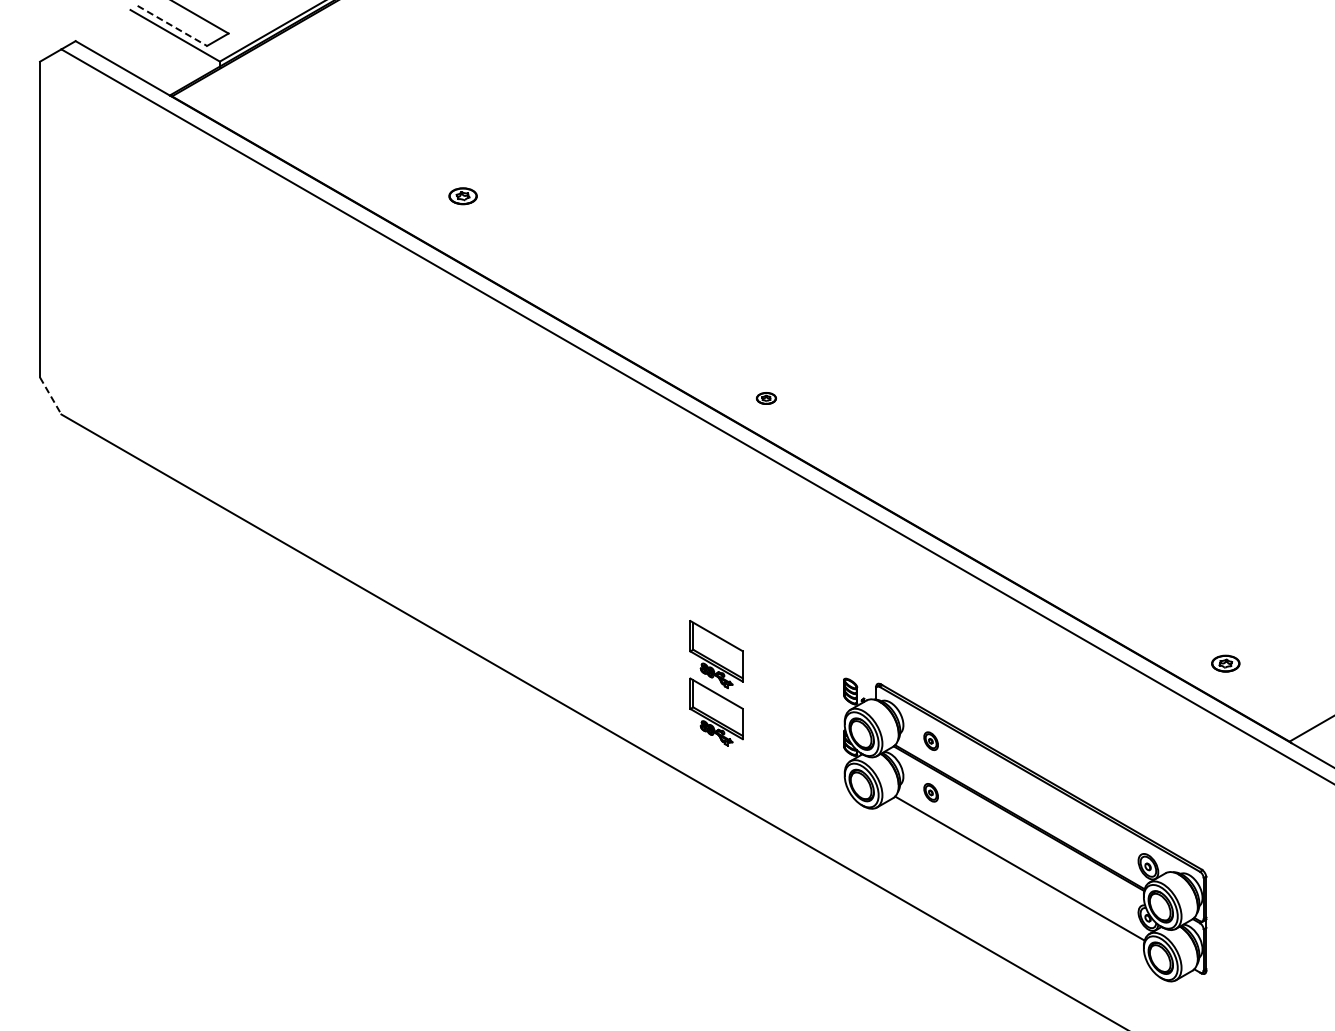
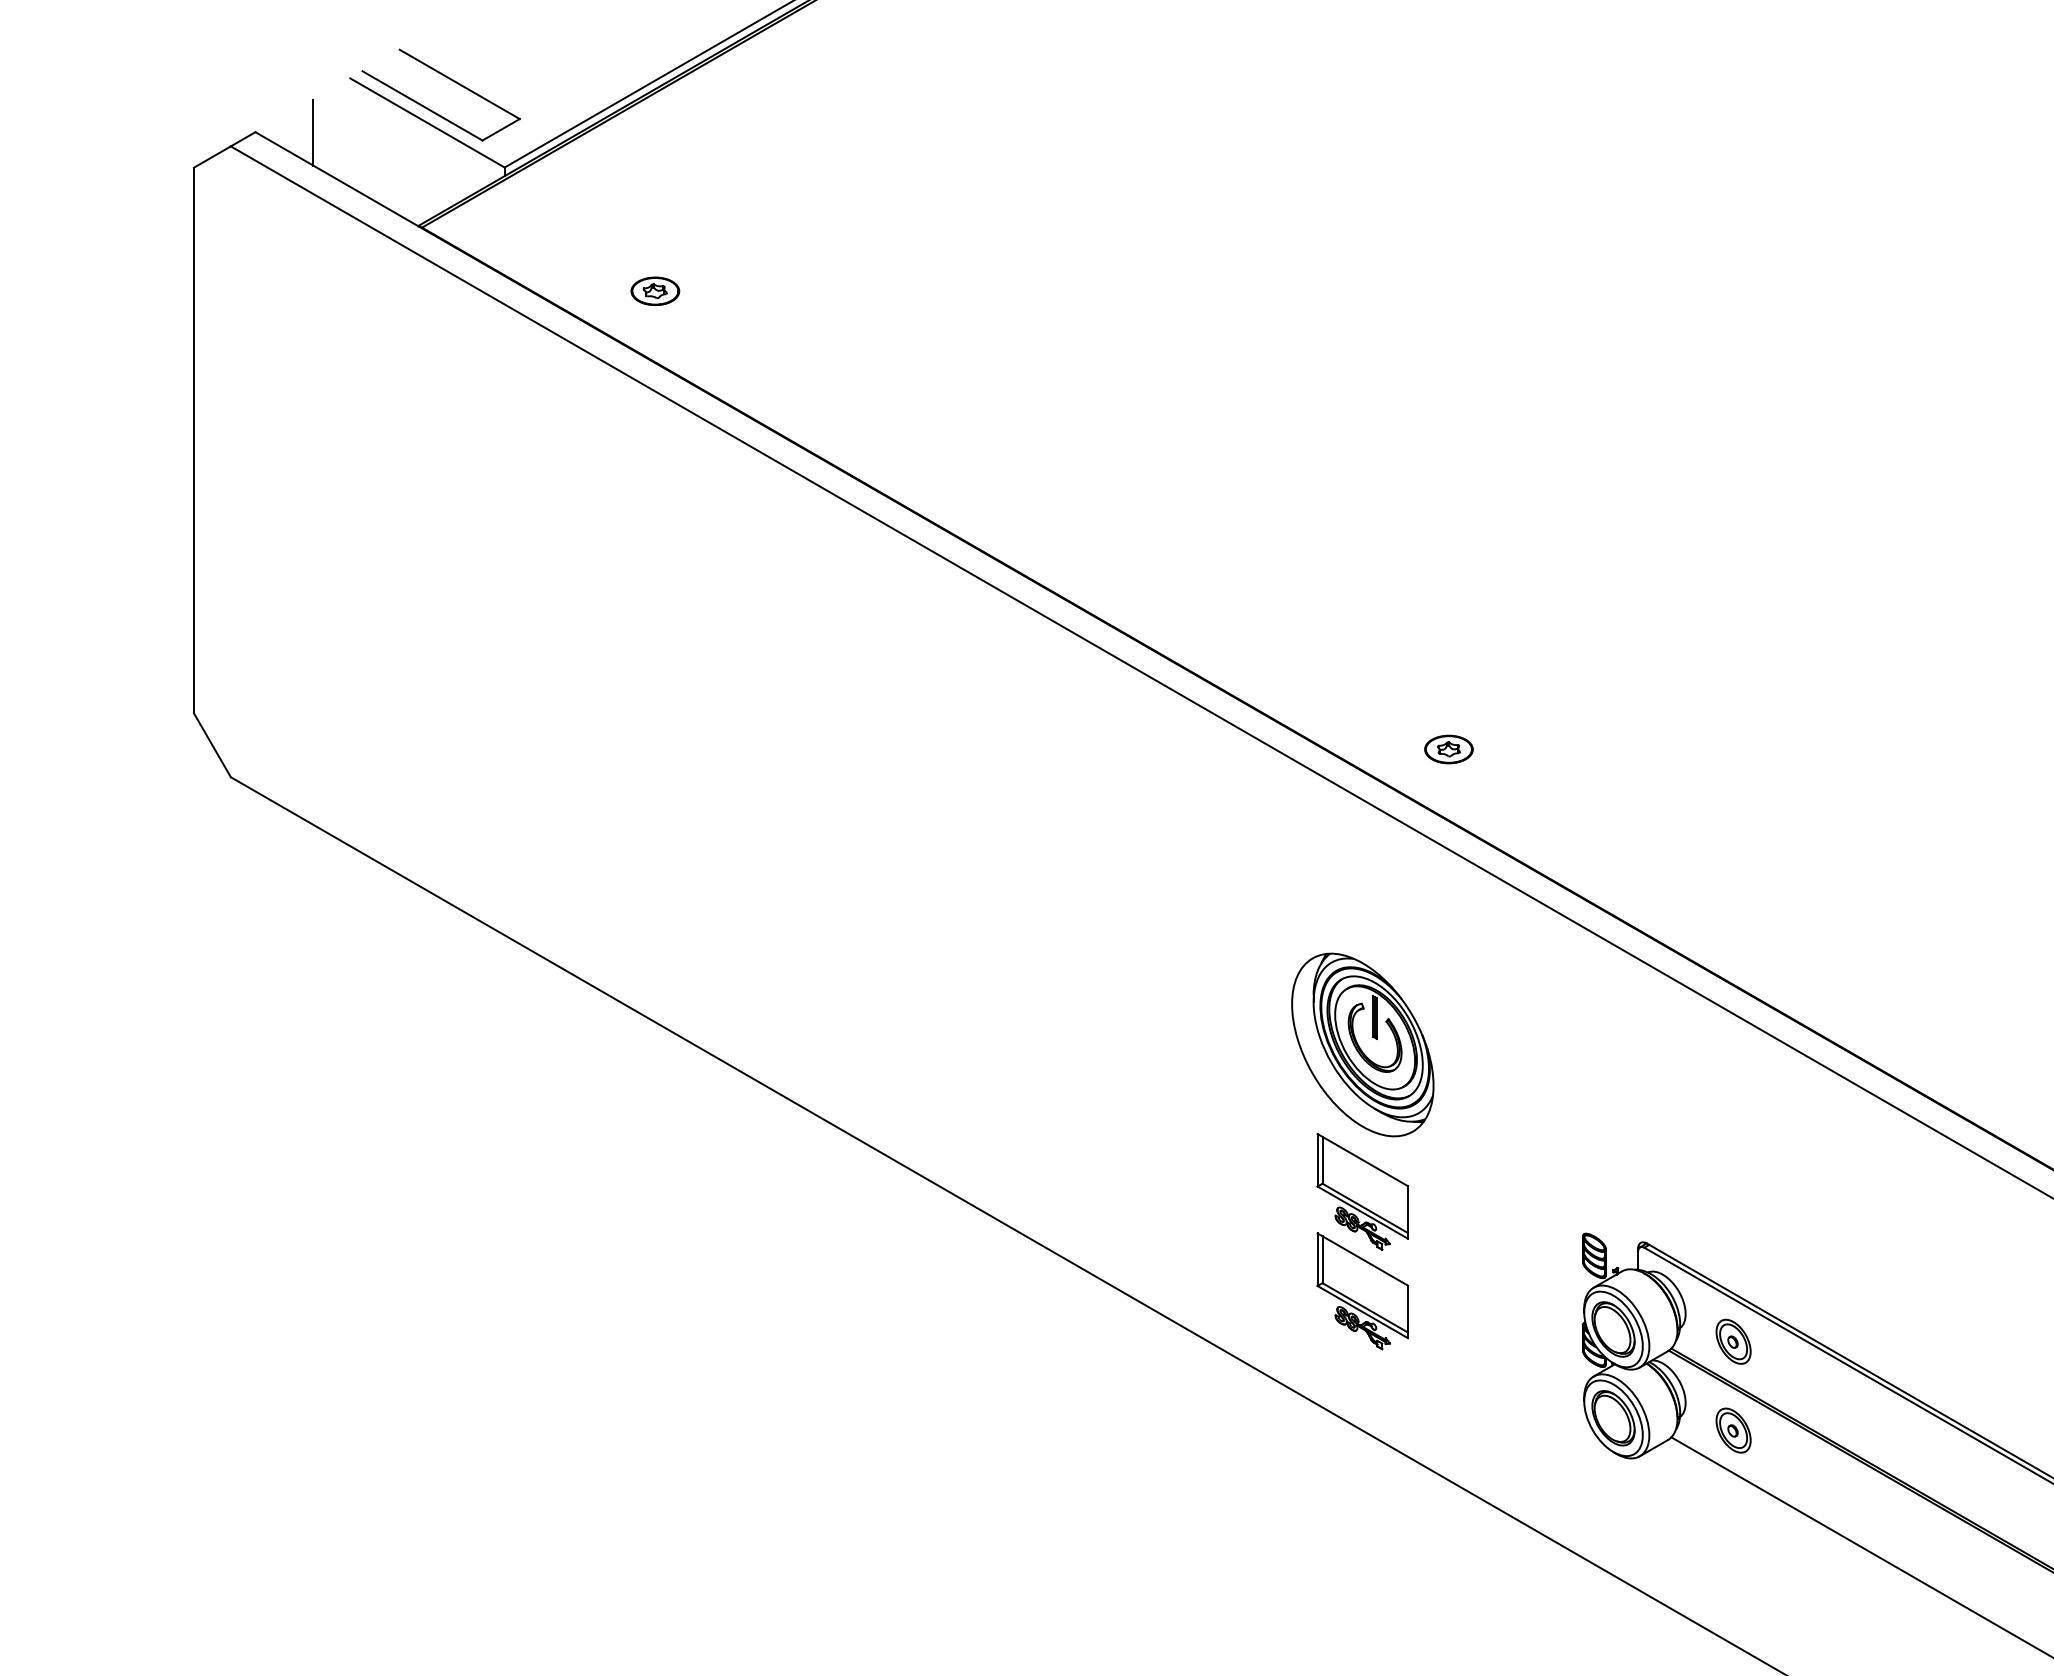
line: (172, 26) -> (422, 106), dashed -> solid
line: (109, 41) -> (313, 132), added
part: (462, 196) -> (654, 291), moved
line: (50, 396) -> (212, 746), dashed -> solid
part: (766, 398) -> (1449, 749), size x1.43
part: (716, 569) -> (1362, 1045), added
part: (930, 740) -> (1732, 1340), size x1.43
part: (930, 792) -> (1732, 1430), size x1.43

